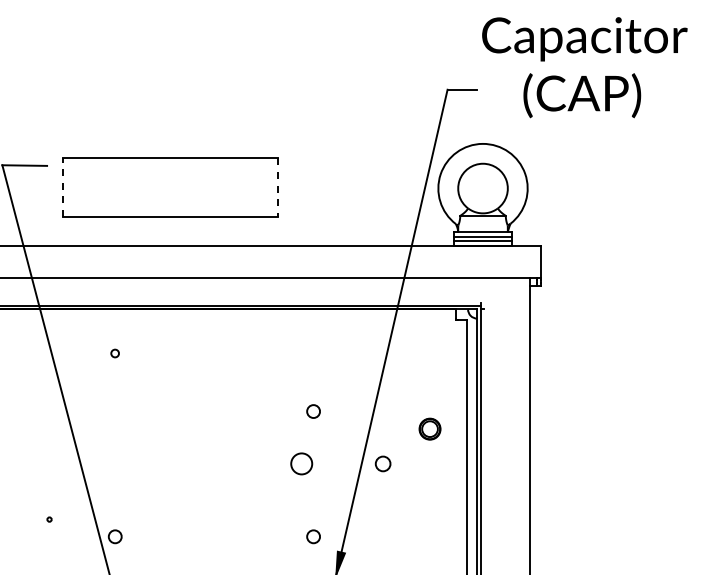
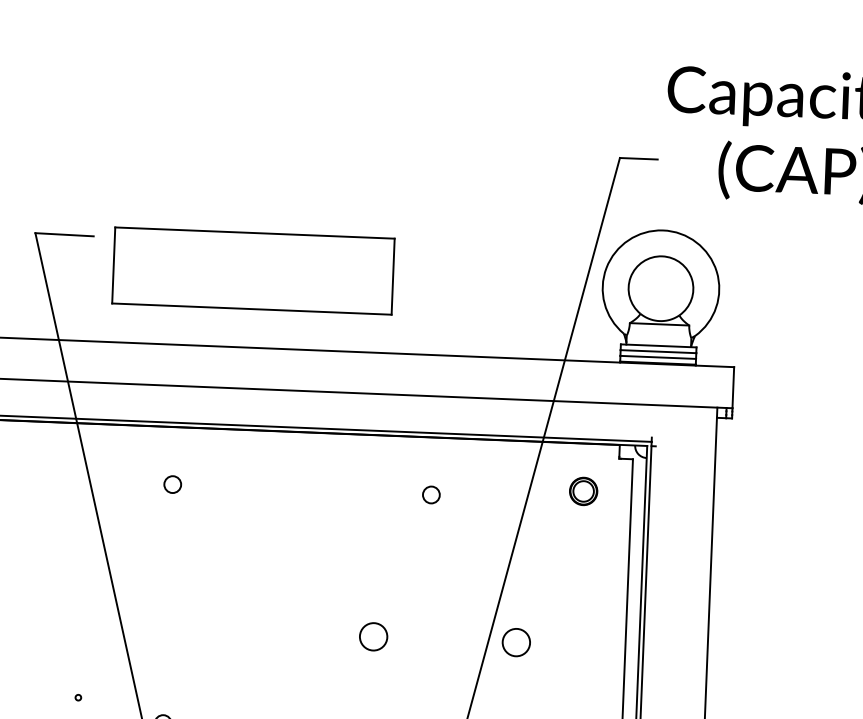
line: (63, 187) -> (113, 265), dashed -> solid
line: (277, 188) -> (392, 277), dashed -> solid
circle: (114, 353) -> (171, 484), size x1.67
circle: (313, 411) -> (431, 494), moved
part: (429, 428) -> (582, 490), moved
circle: (301, 463) -> (373, 636), moved
circle: (382, 463) -> (515, 641), size x1.43

